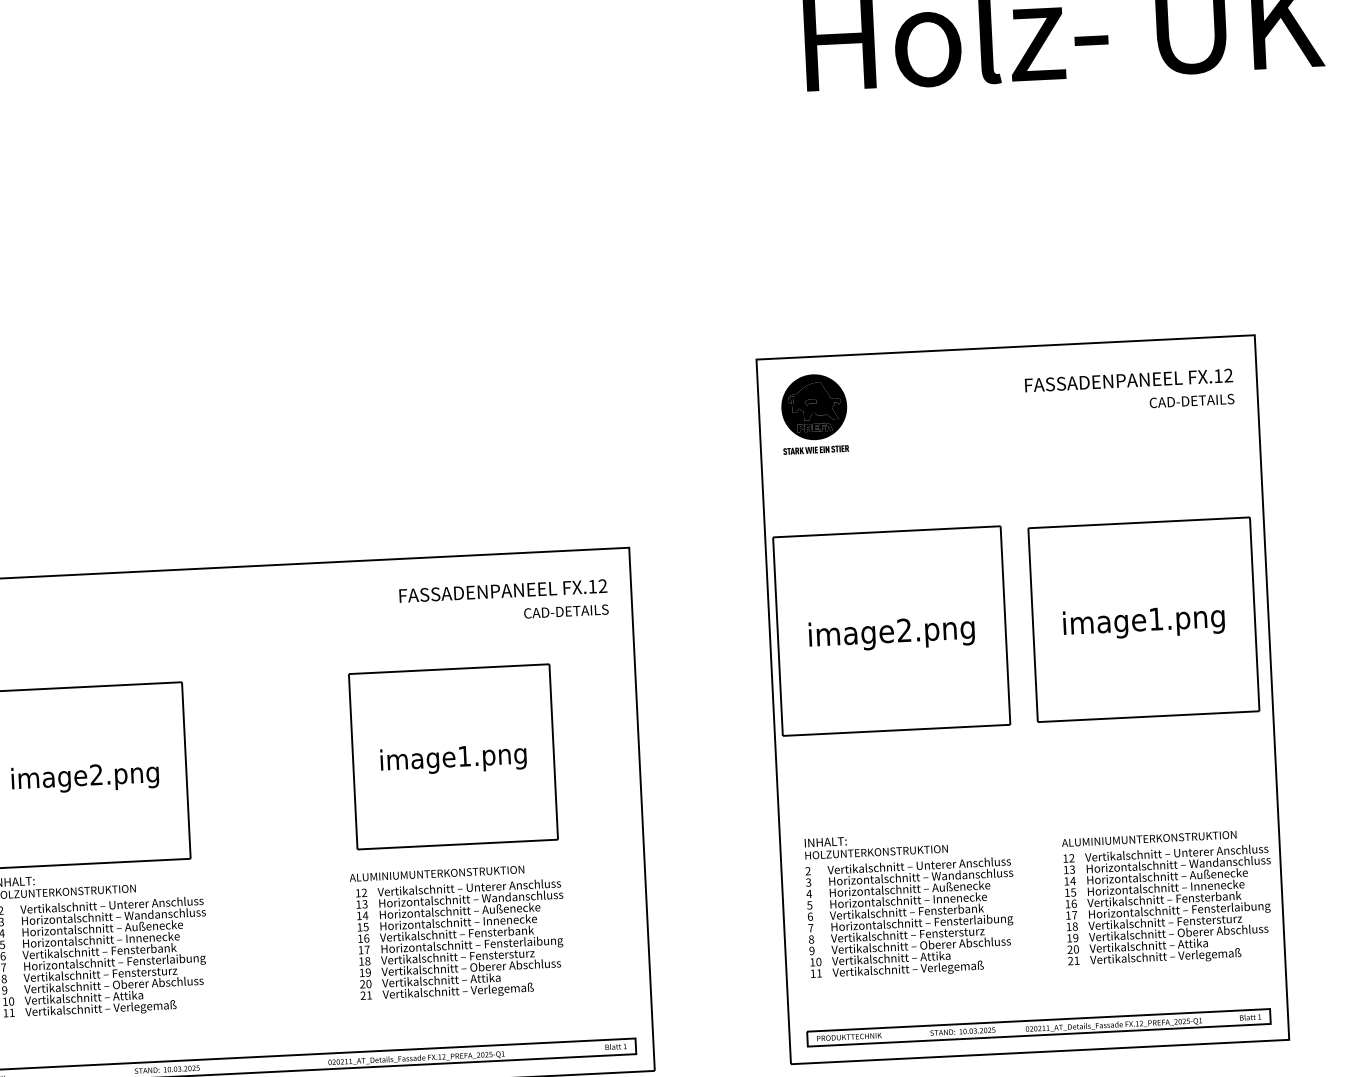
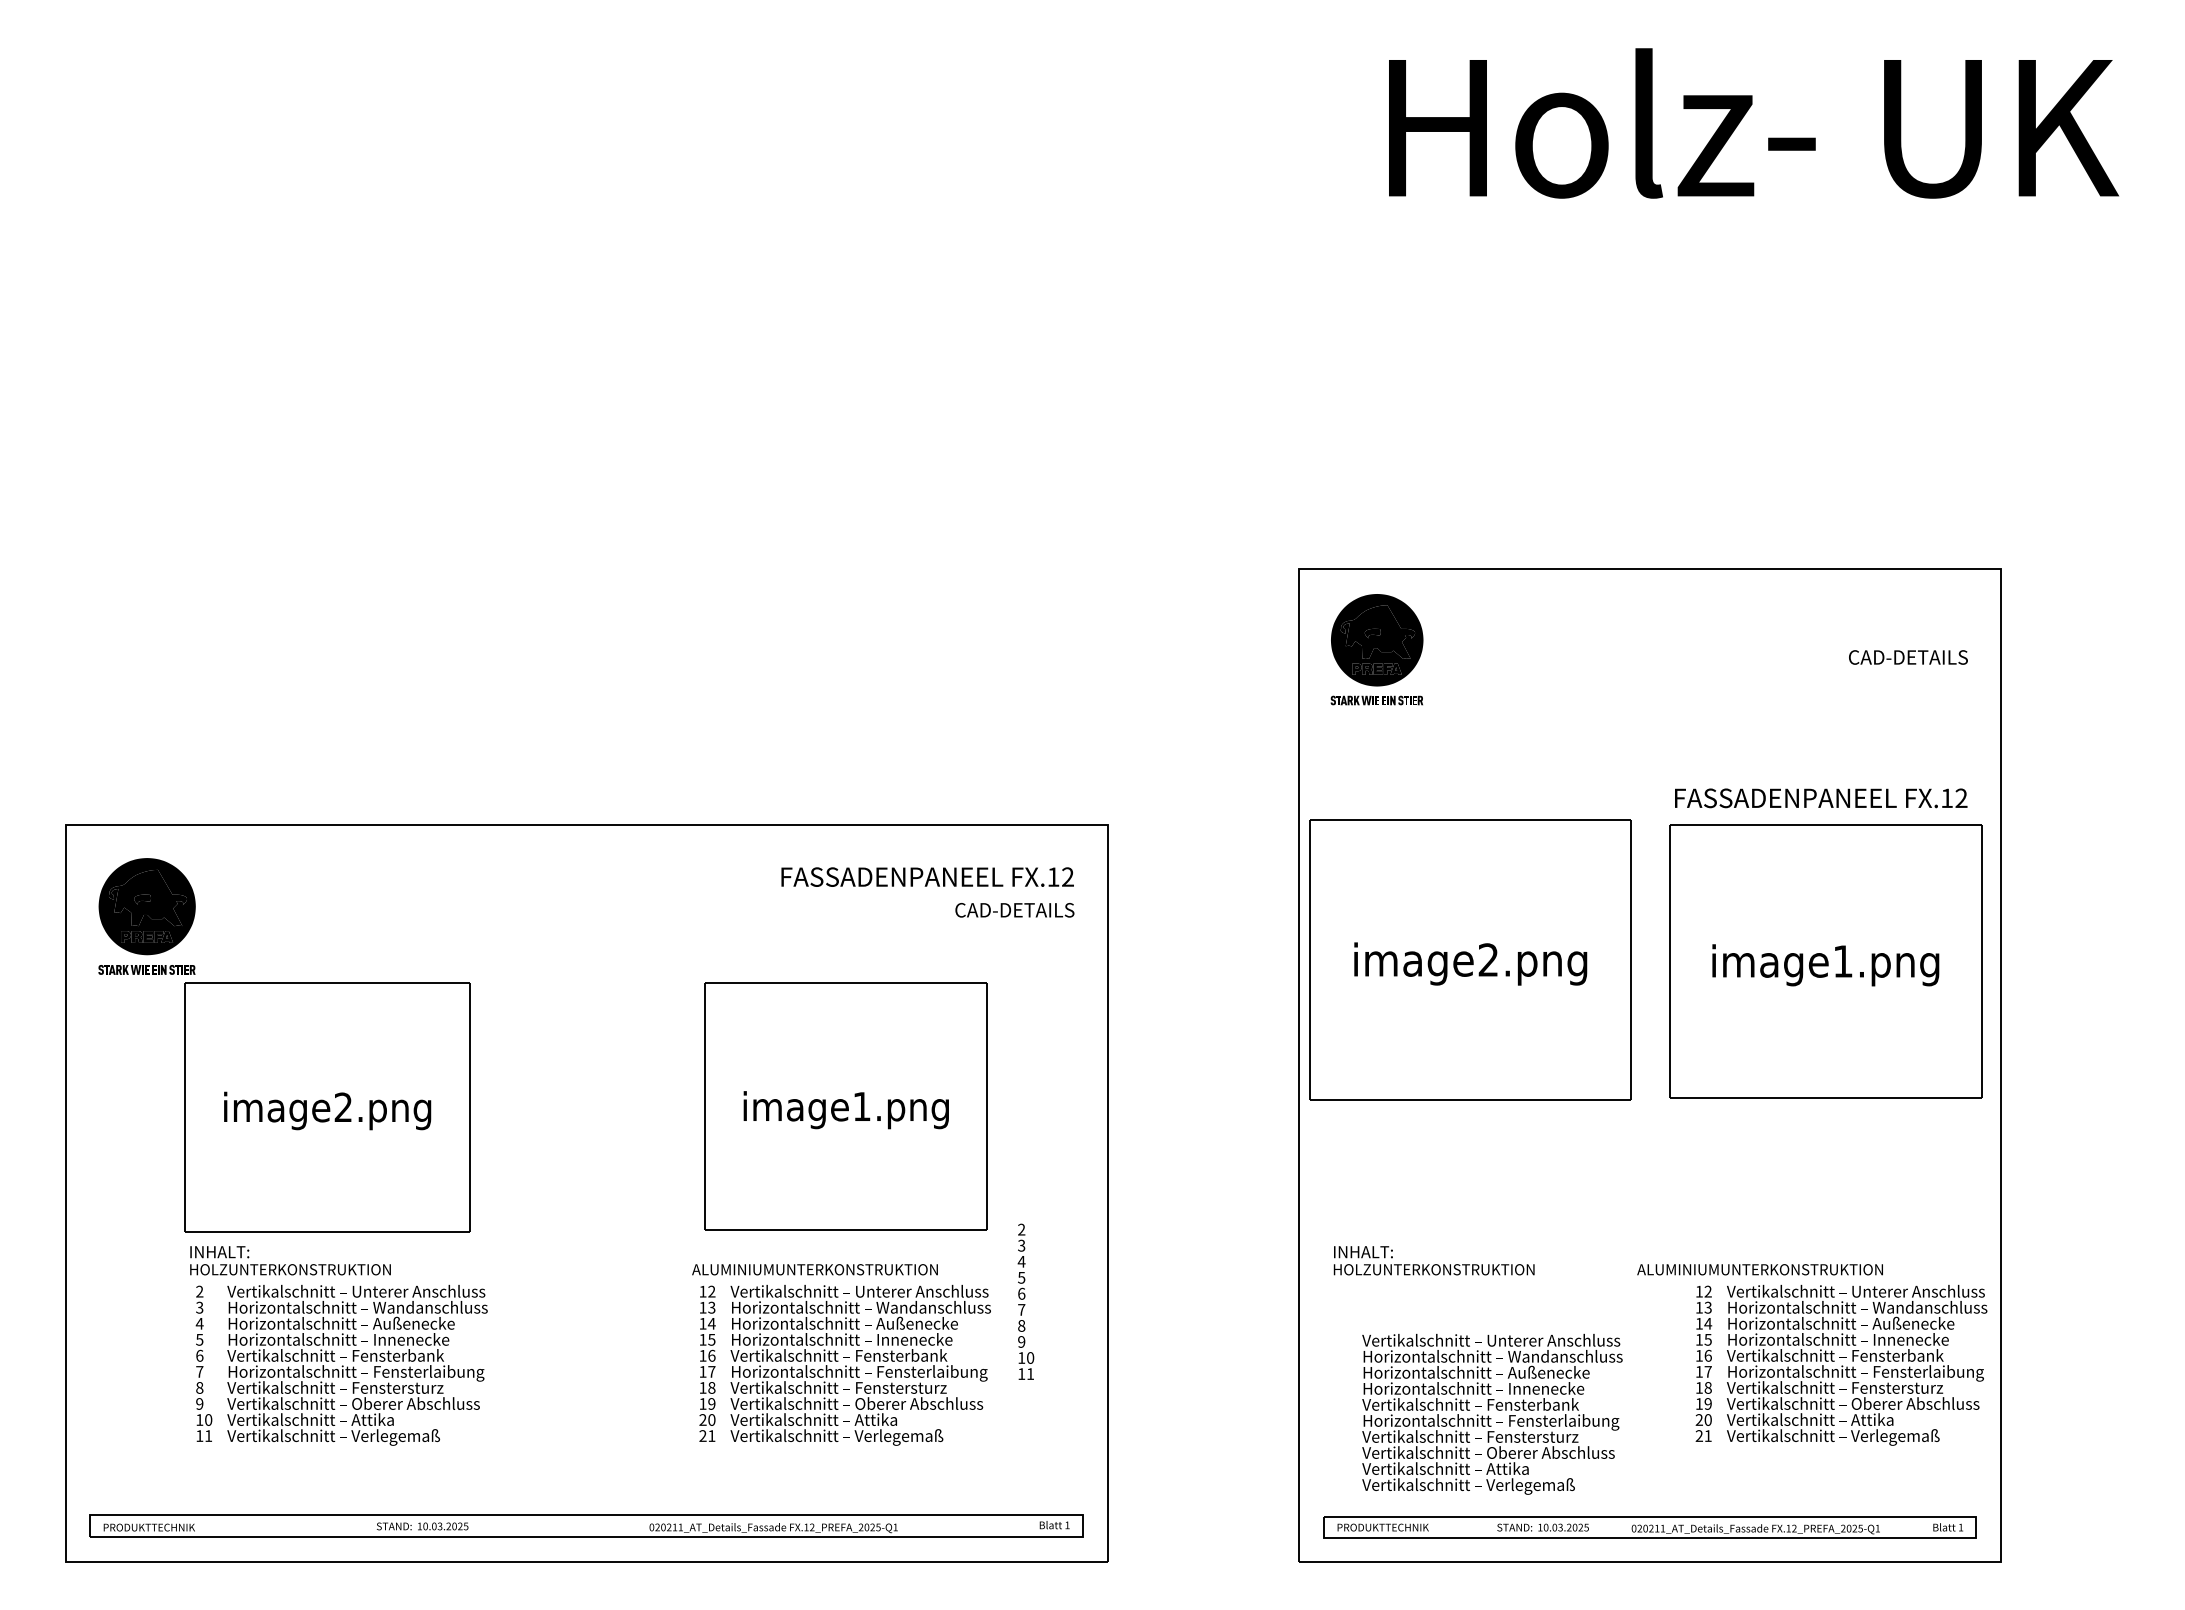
text: (1129, 380) -> (1821, 798), moved
text: (1148, 838) -> (1759, 1269), moved
text: (922, 917) -> (1492, 1413), moved
text: (813, 922) -> (1025, 1301), moved

